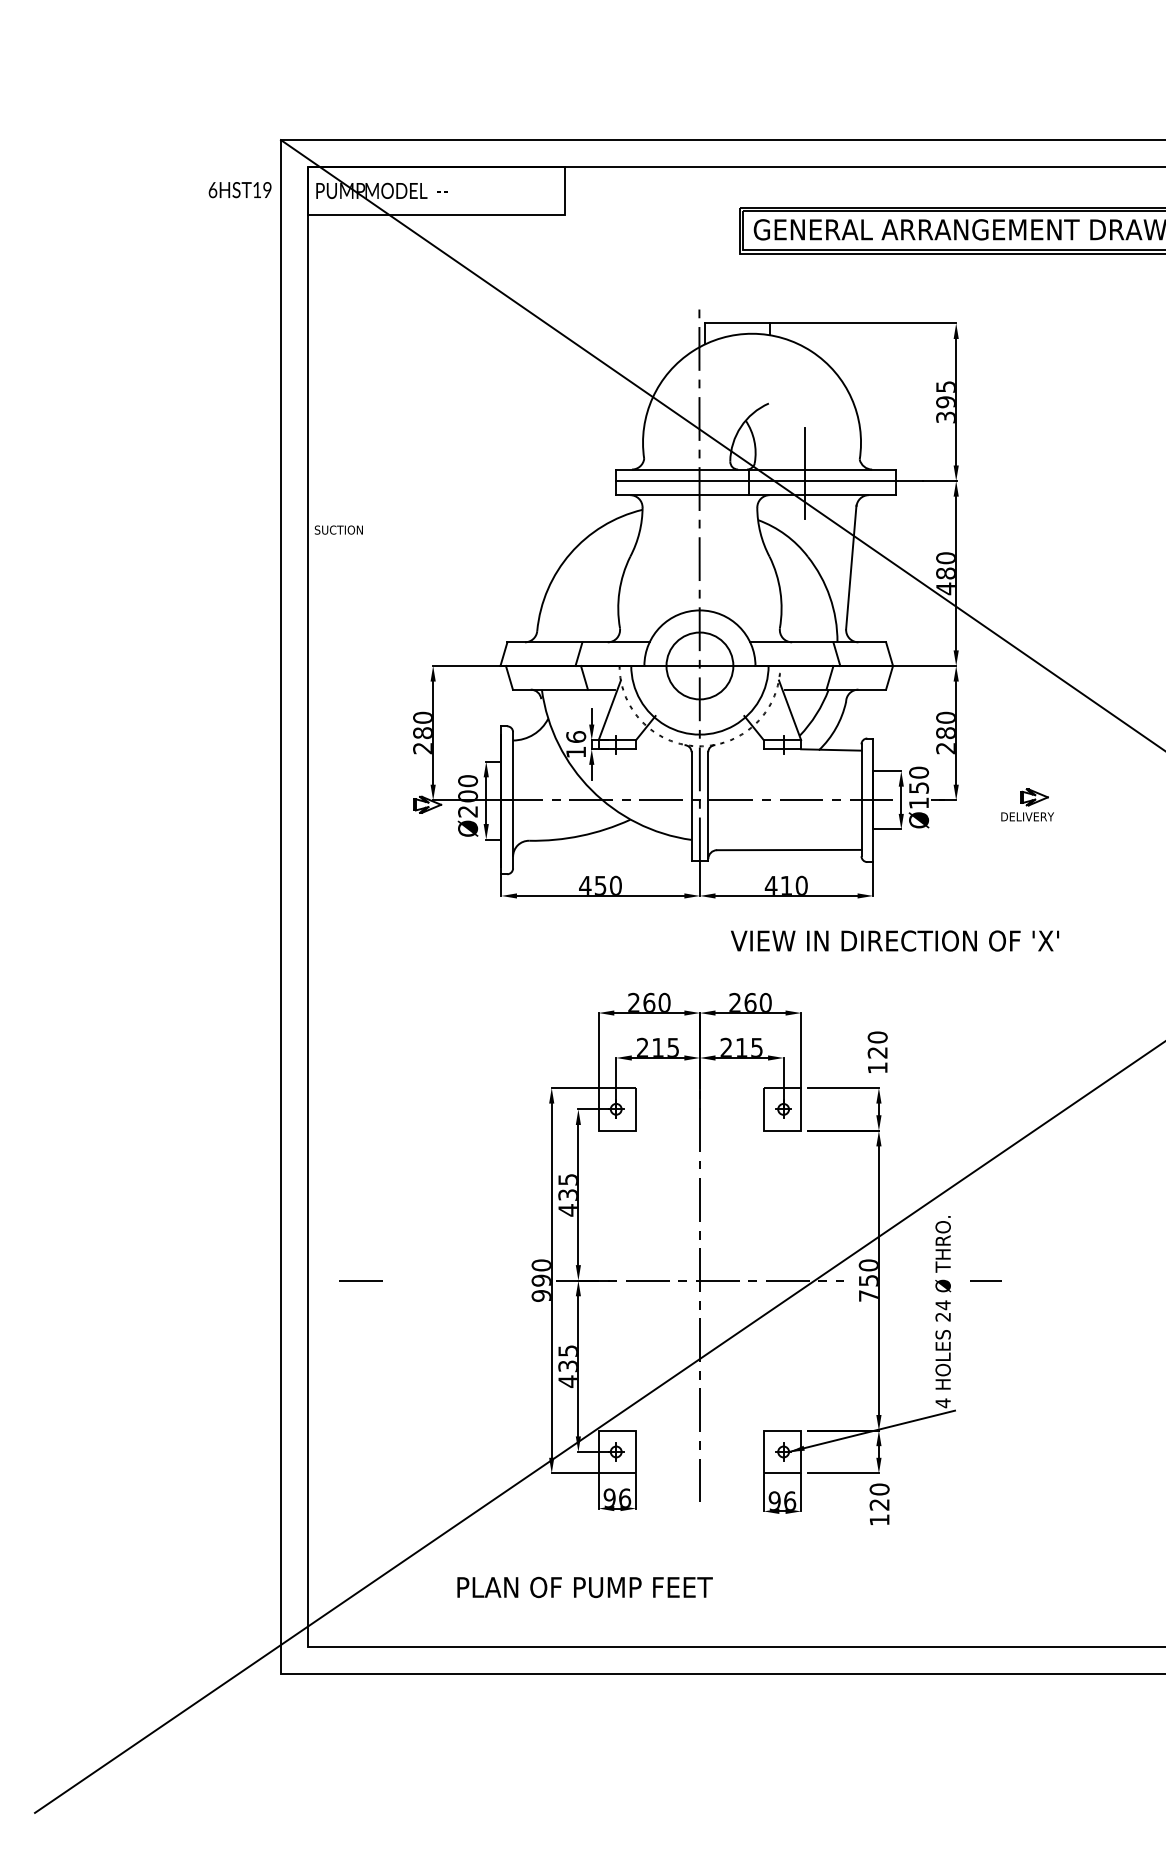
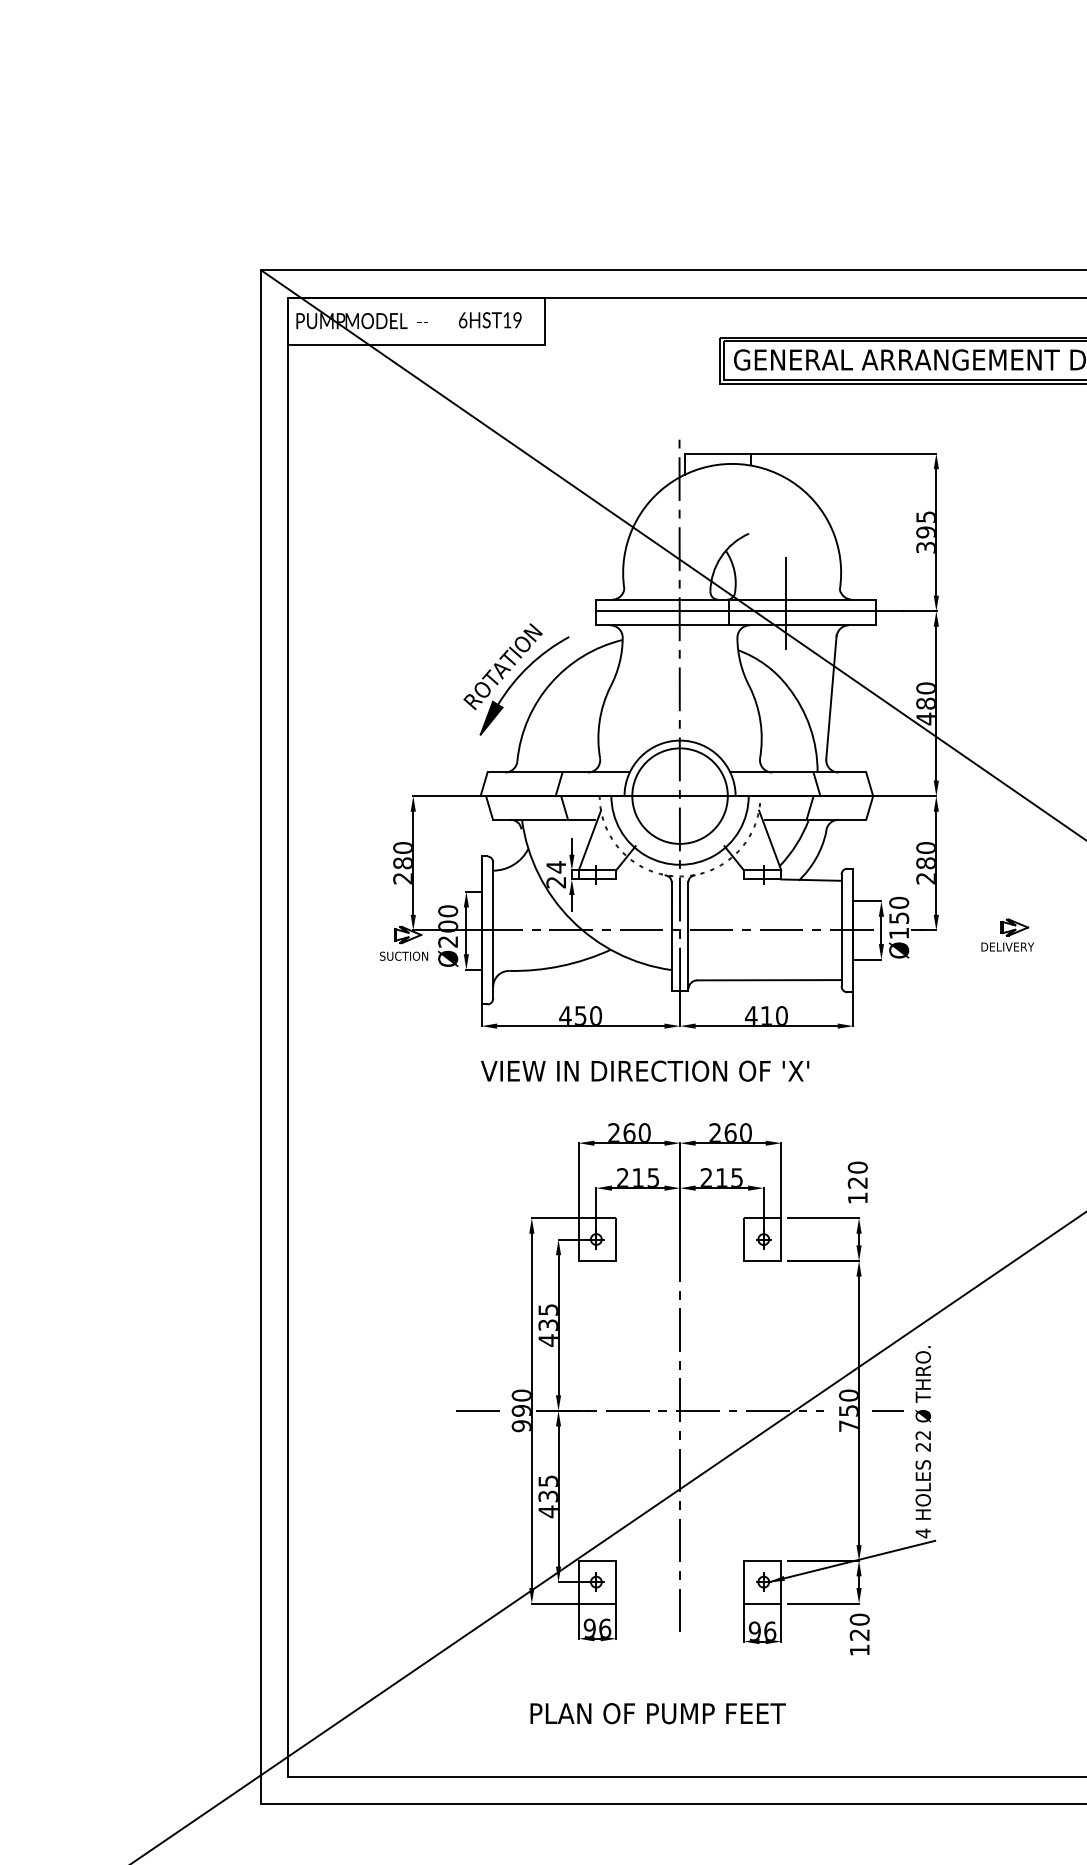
text: (239, 190) -> (489, 320), moved
text: (338, 529) -> (403, 955), moved
part: (536, 549) -> (516, 679), added
circle: (699, 665) -> (679, 795), size x1.43
text: (576, 744) -> (556, 874), 16 -> 24
text: (894, 940) -> (644, 1070), moved
line: (360, 1280) -> (477, 1410), moved
line: (985, 1280) -> (887, 1410), moved
text: (942, 1305) -> (922, 1435), 24 -> 22
text: (584, 1587) -> (657, 1713), moved

